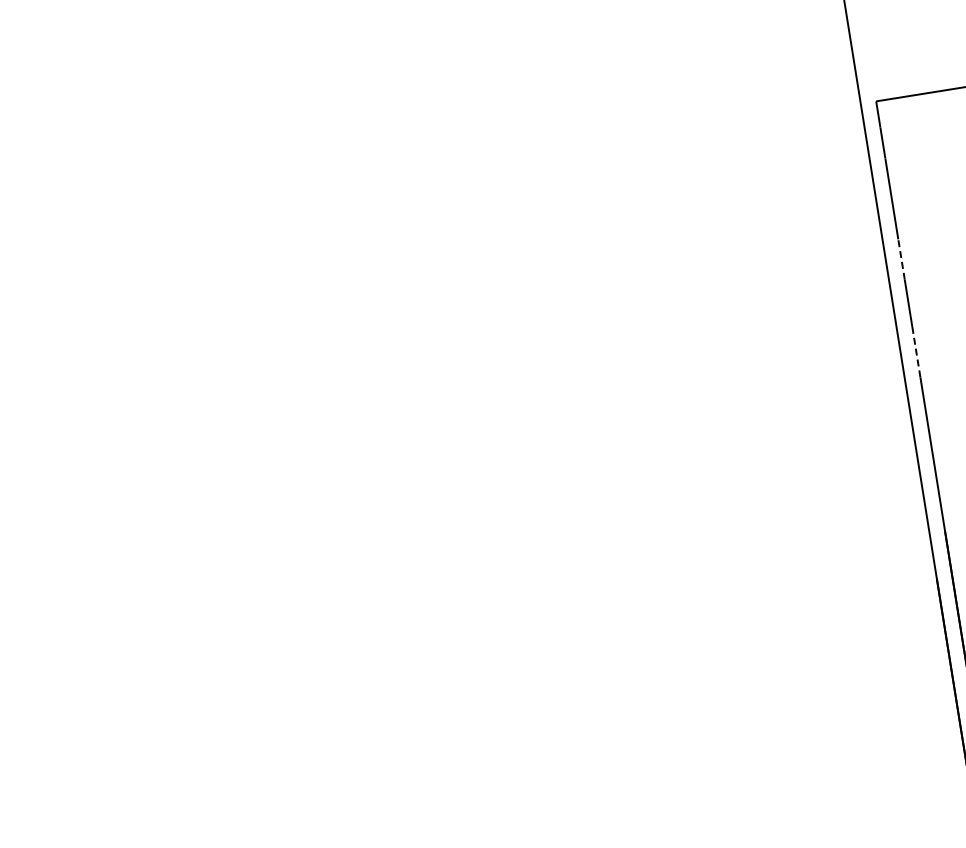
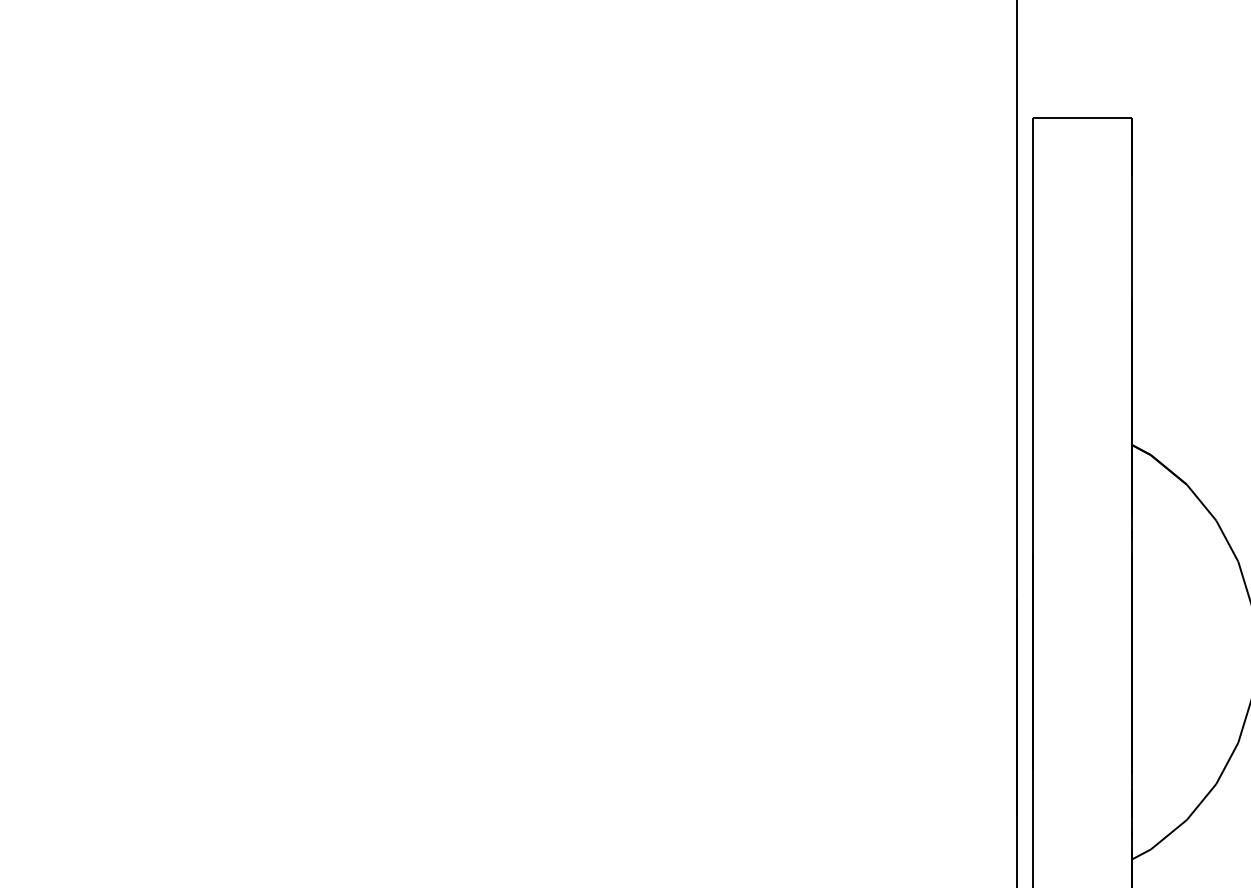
line: (901, 258) -> (1032, 277), dashed -> solid
line: (916, 351) -> (1032, 371), dashed -> solid

